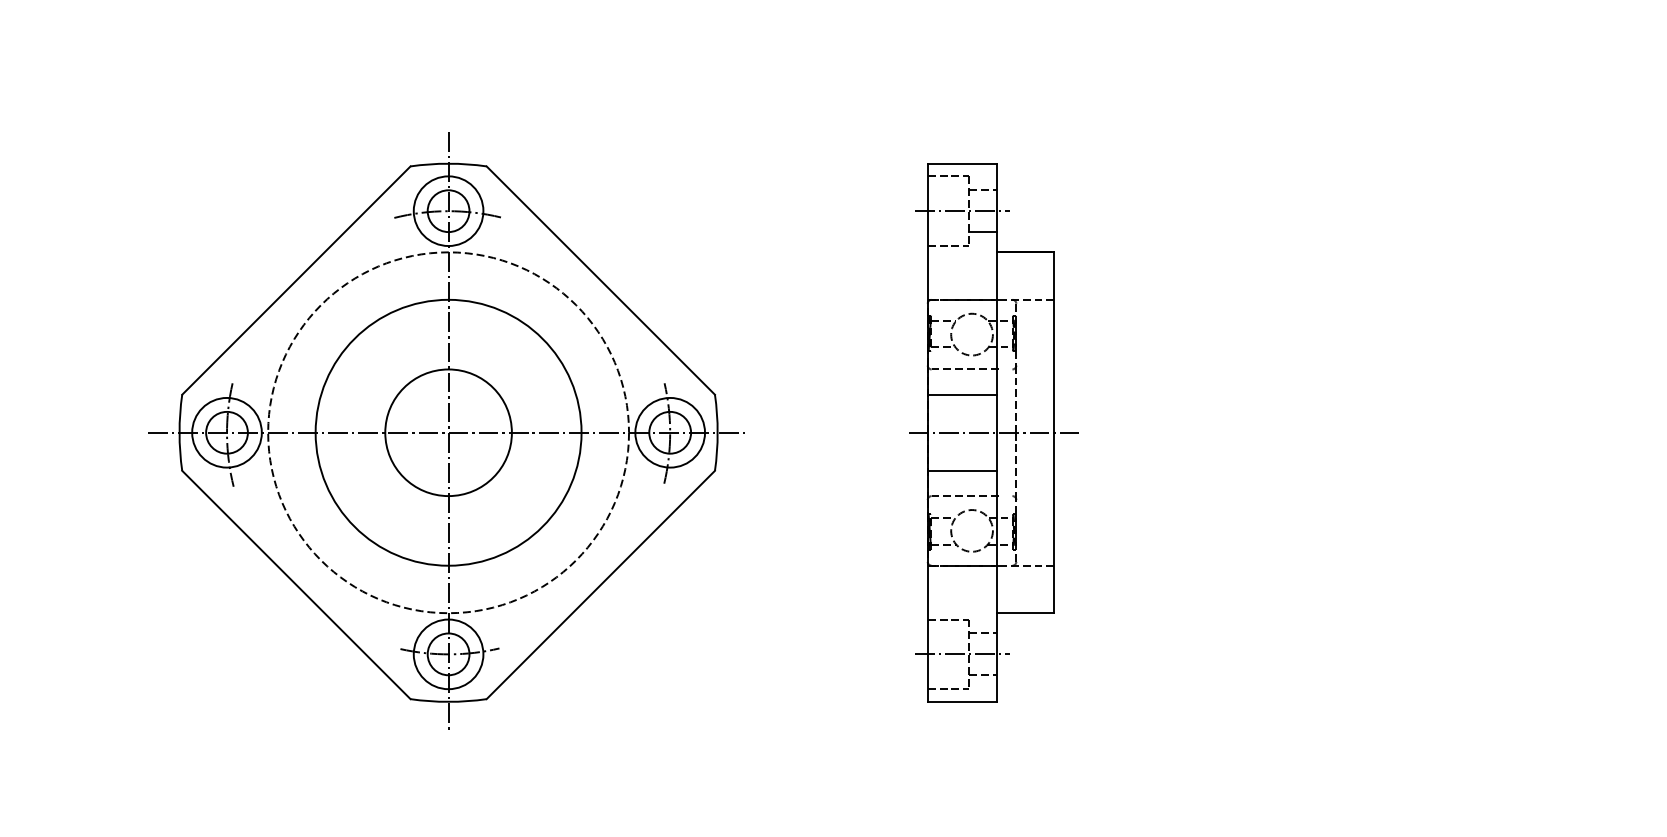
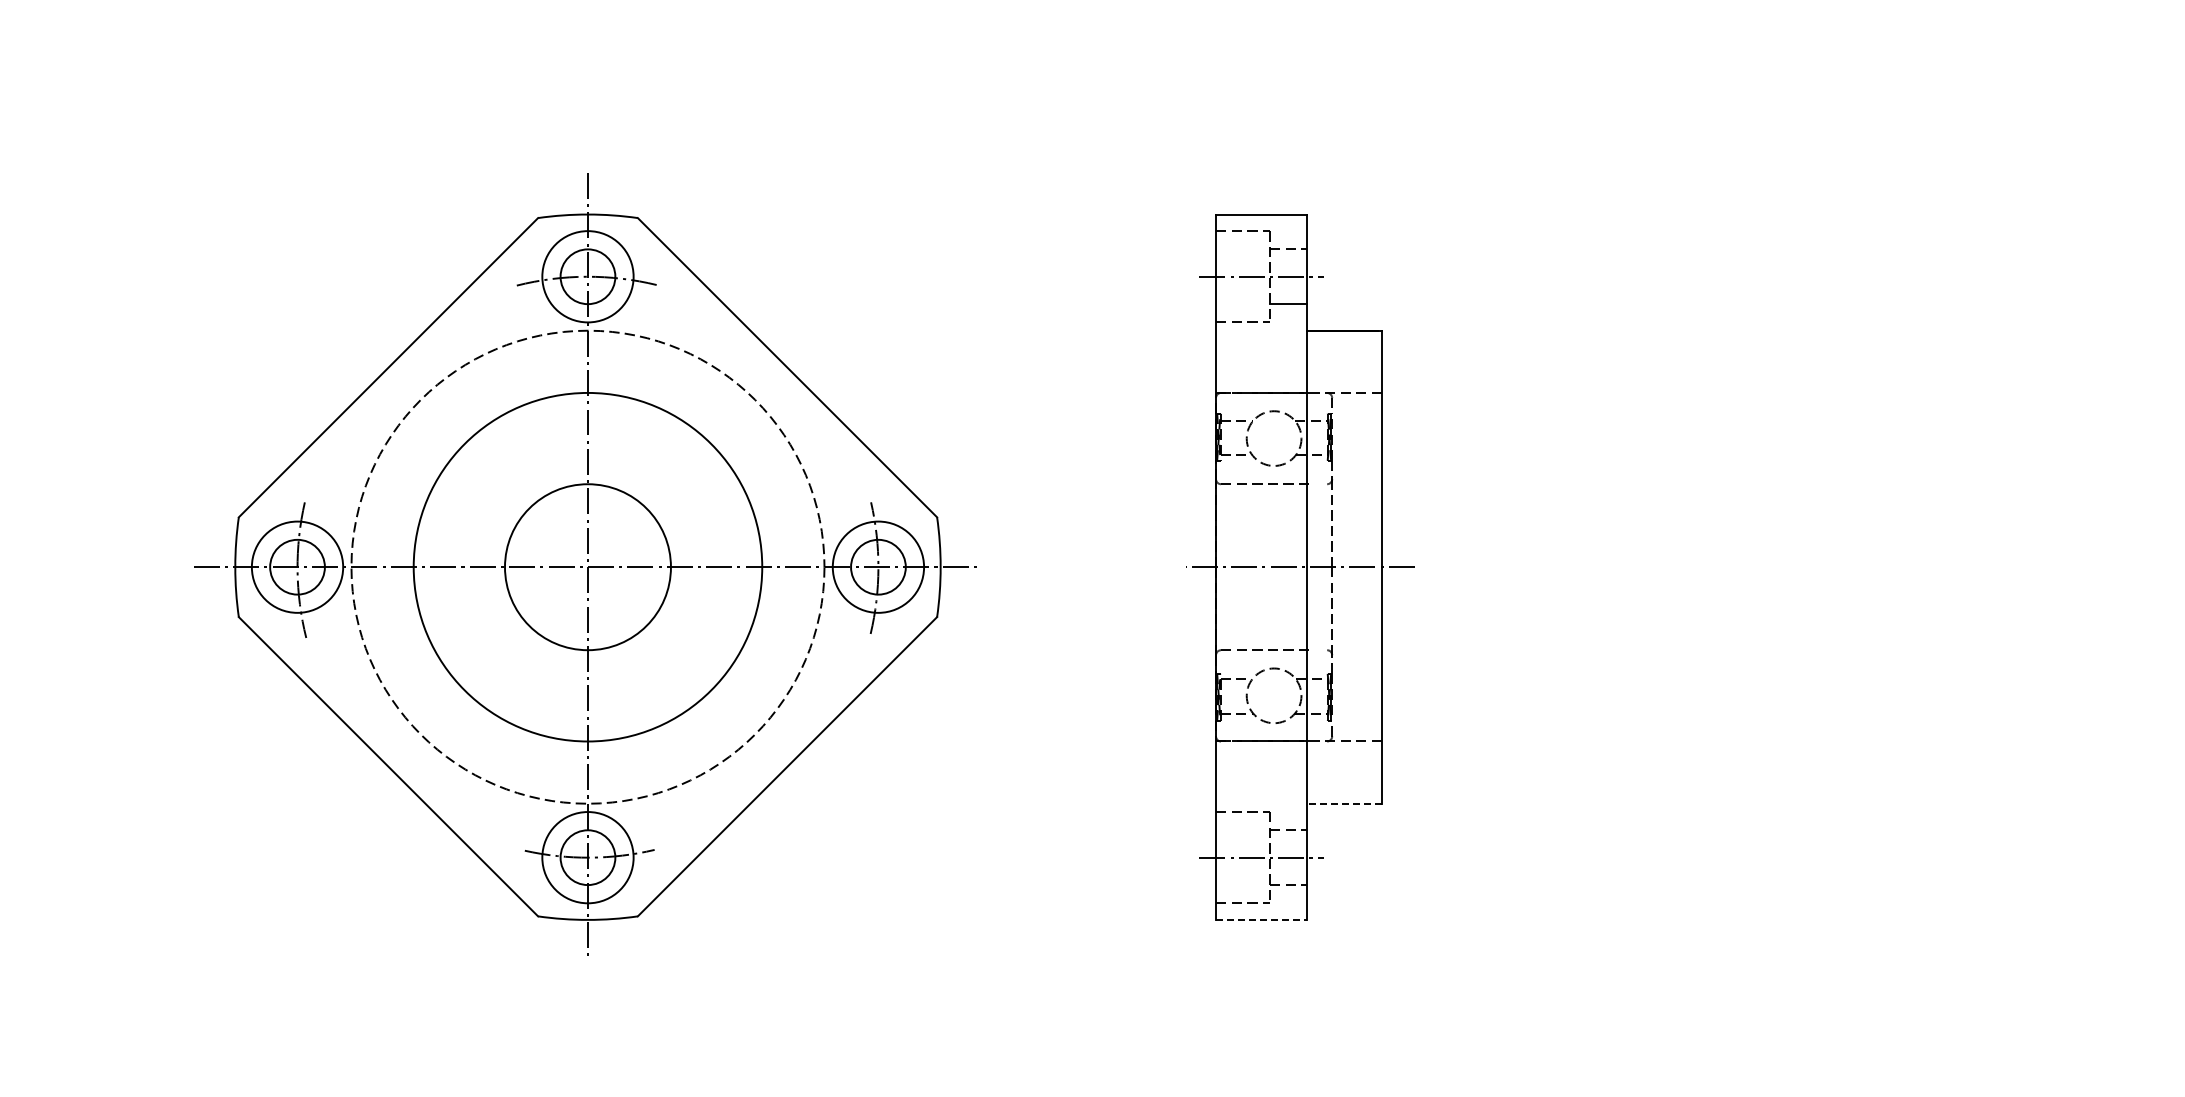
line: (962, 394) -> (1261, 517), removed
line: (962, 471) -> (1261, 617), removed
line: (1025, 613) -> (1344, 803), solid -> dashed
line: (962, 701) -> (1261, 919), solid -> dashed

